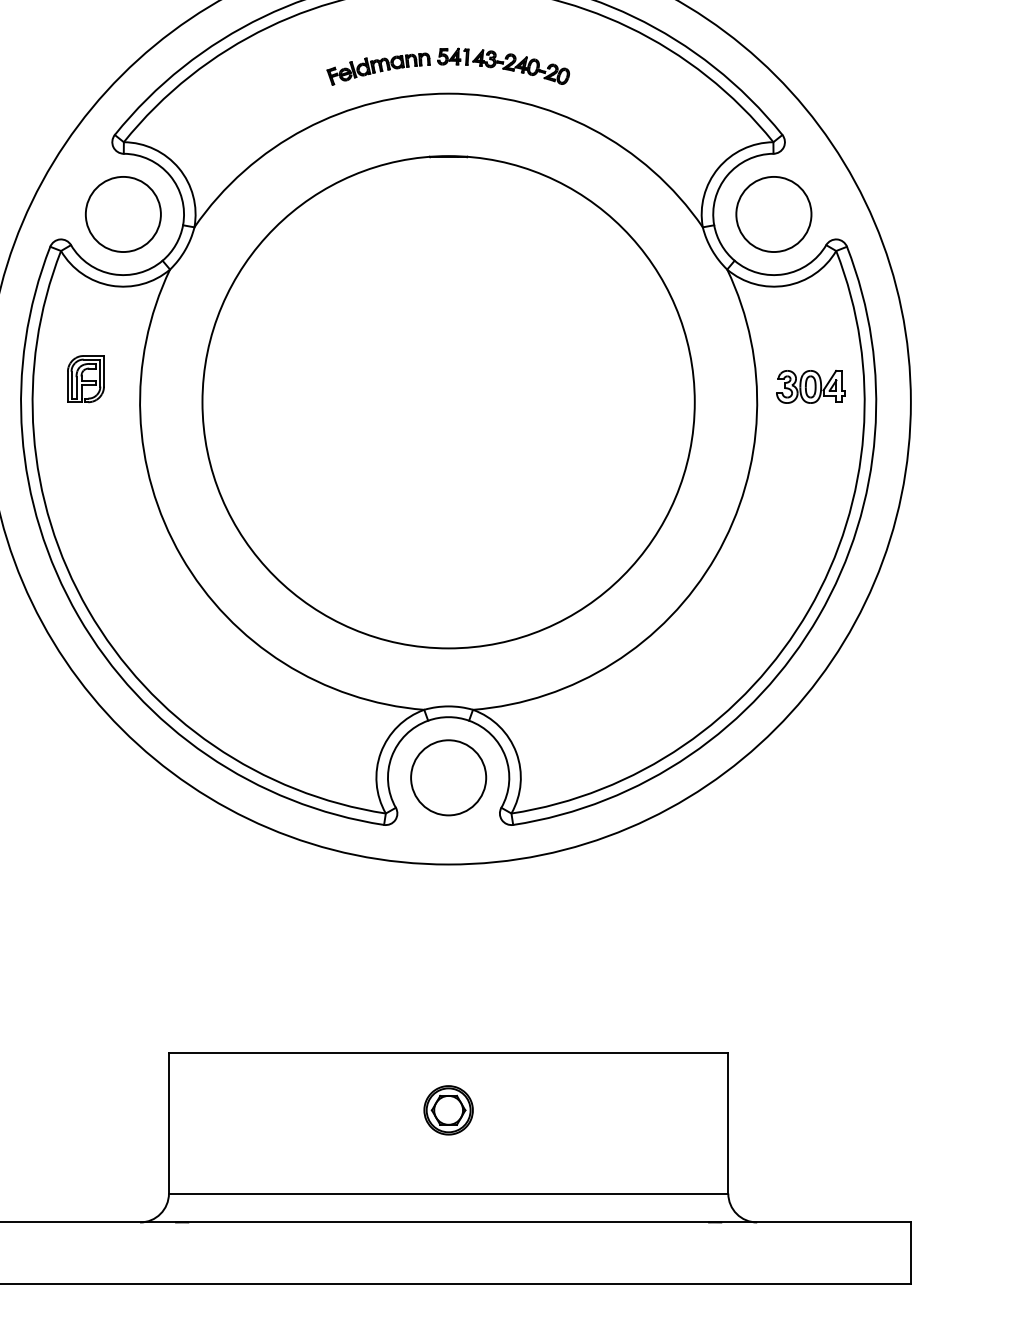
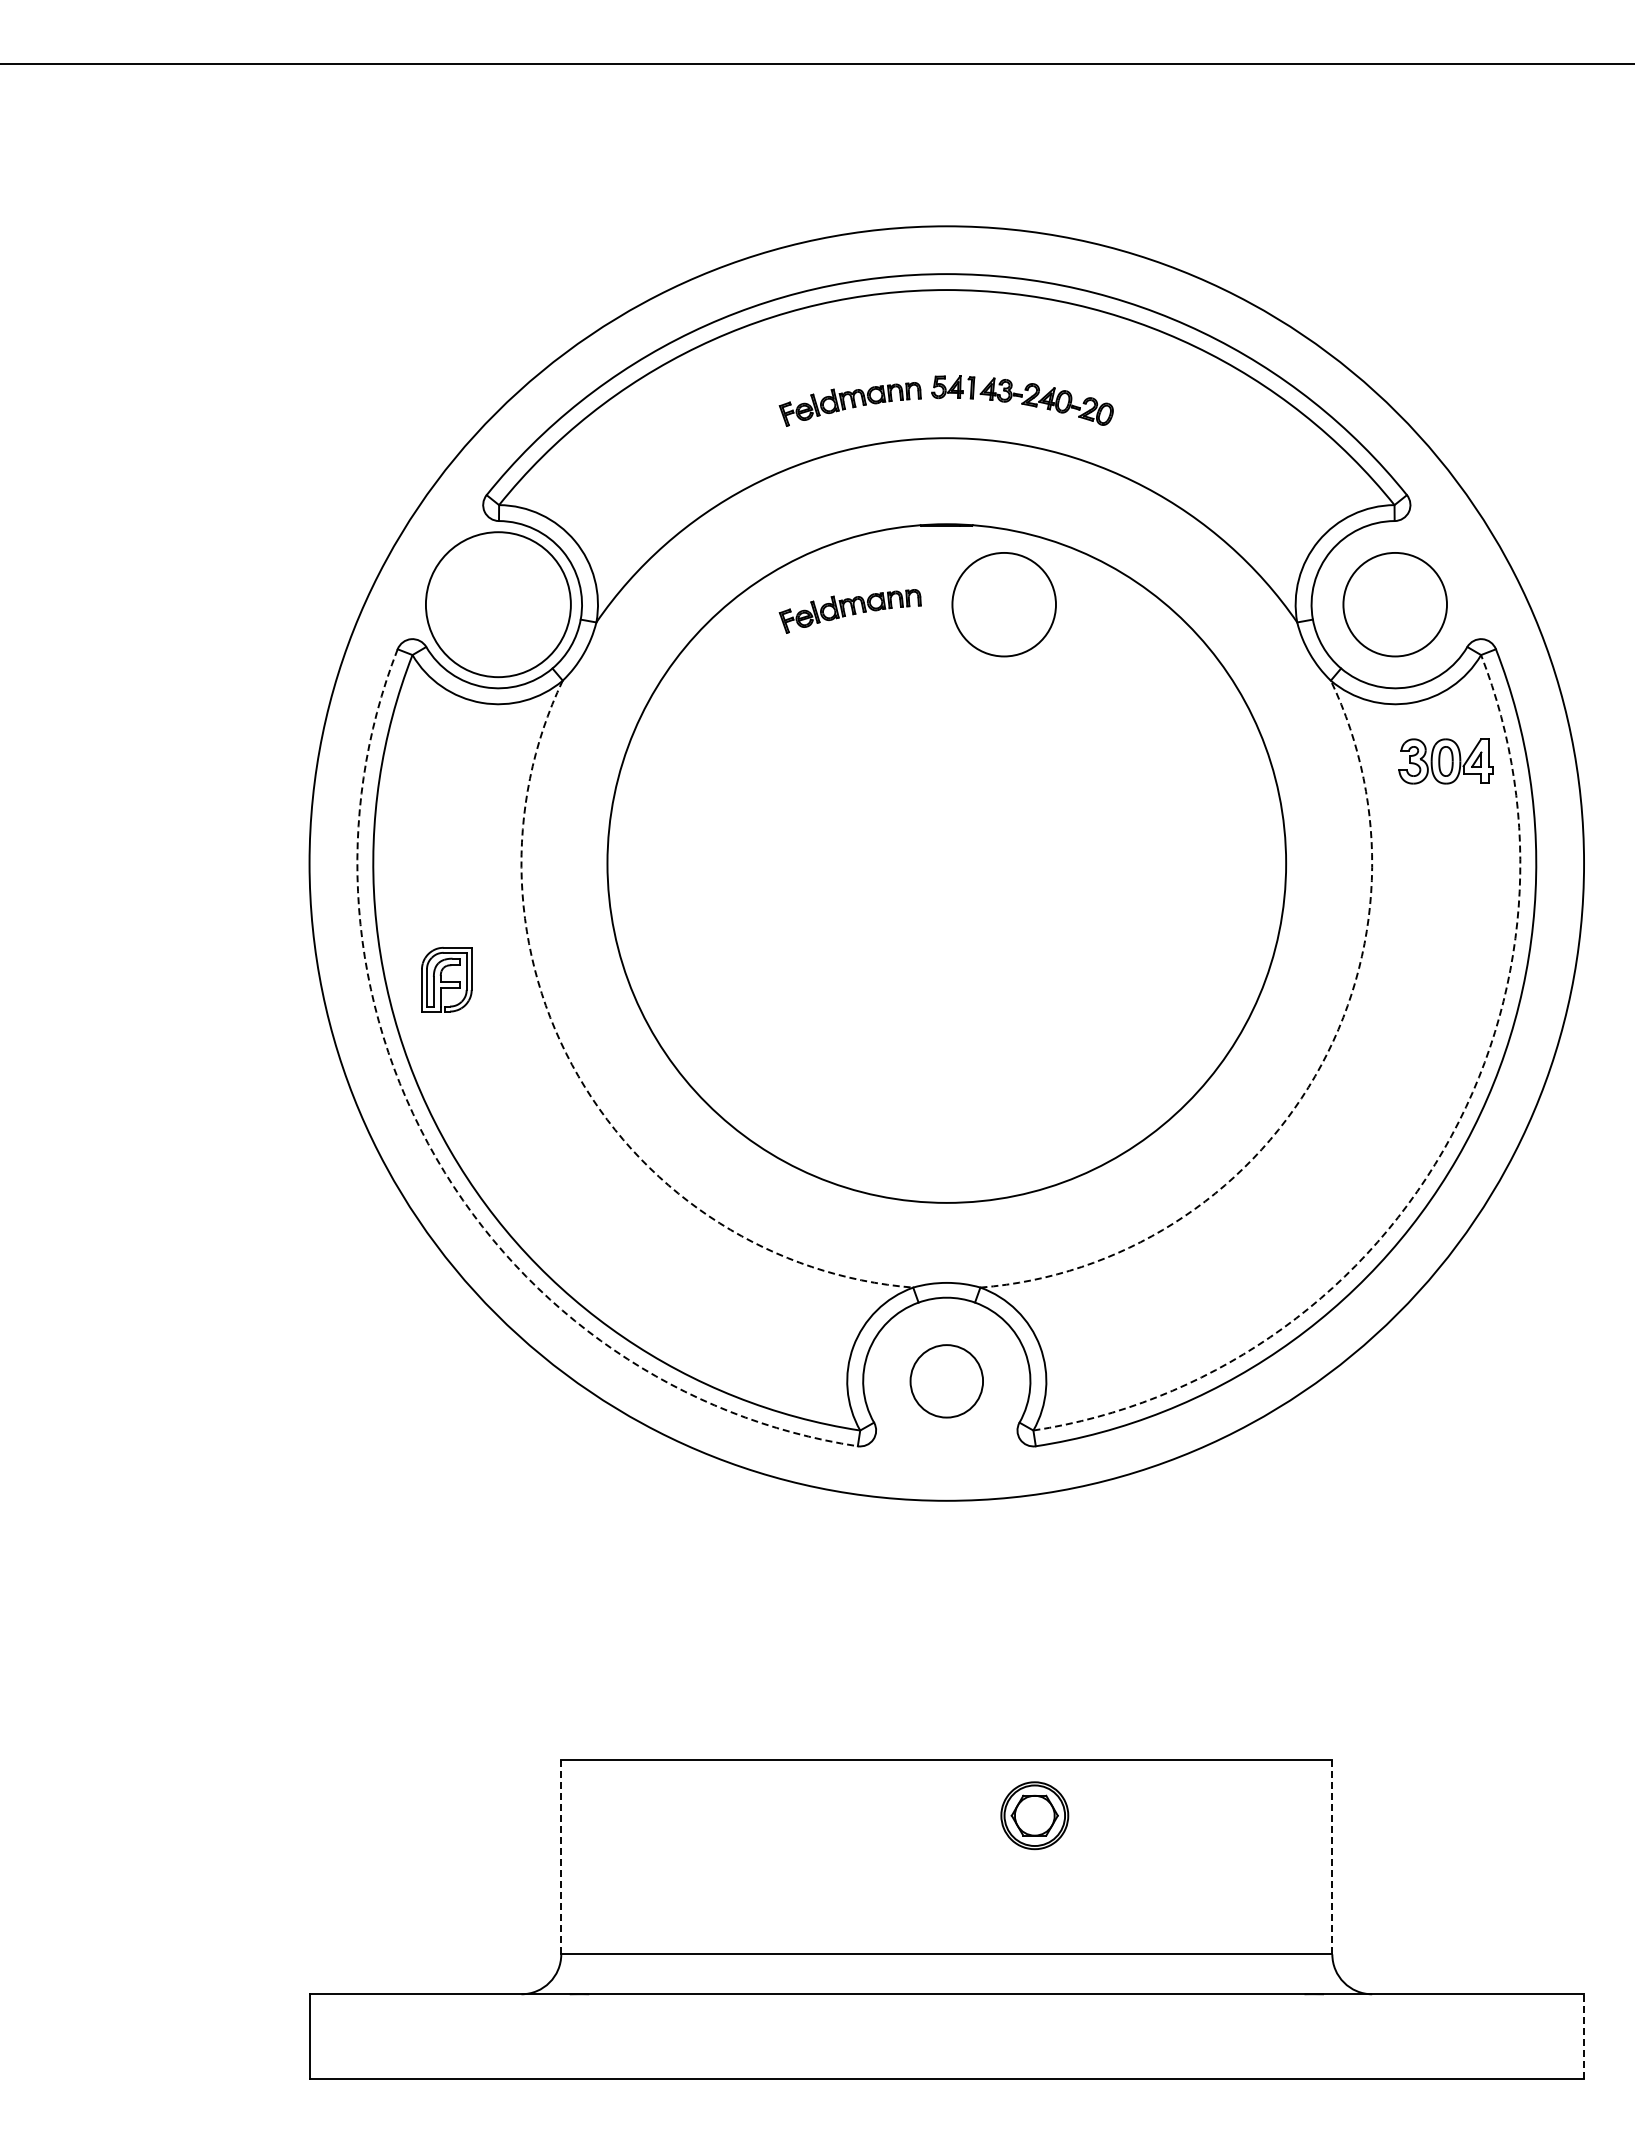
circle: (123, 214) -> (498, 604), size x1.4
circle: (489, 214) -> (1003, 604), added
part: (378, 219) -> (849, 611), added
part: (85, 378) -> (446, 979), moved
part: (810, 386) -> (1445, 761), moved
arc: (181, 556) -> (578, 1076), solid -> dashed
arc: (716, 556) -> (1315, 1076), solid -> dashed
arc: (808, 610) -> (1443, 1150), solid -> dashed
arc: (78, 616) -> (436, 1158), solid -> dashed
circle: (448, 777) -> (946, 1381), size x0.7
part: (448, 1110) -> (1034, 1815), moved
line: (728, 1122) -> (1332, 1856), solid -> dashed
line: (169, 1123) -> (561, 1857), solid -> dashed
line: (911, 1252) -> (1584, 2035), solid -> dashed

